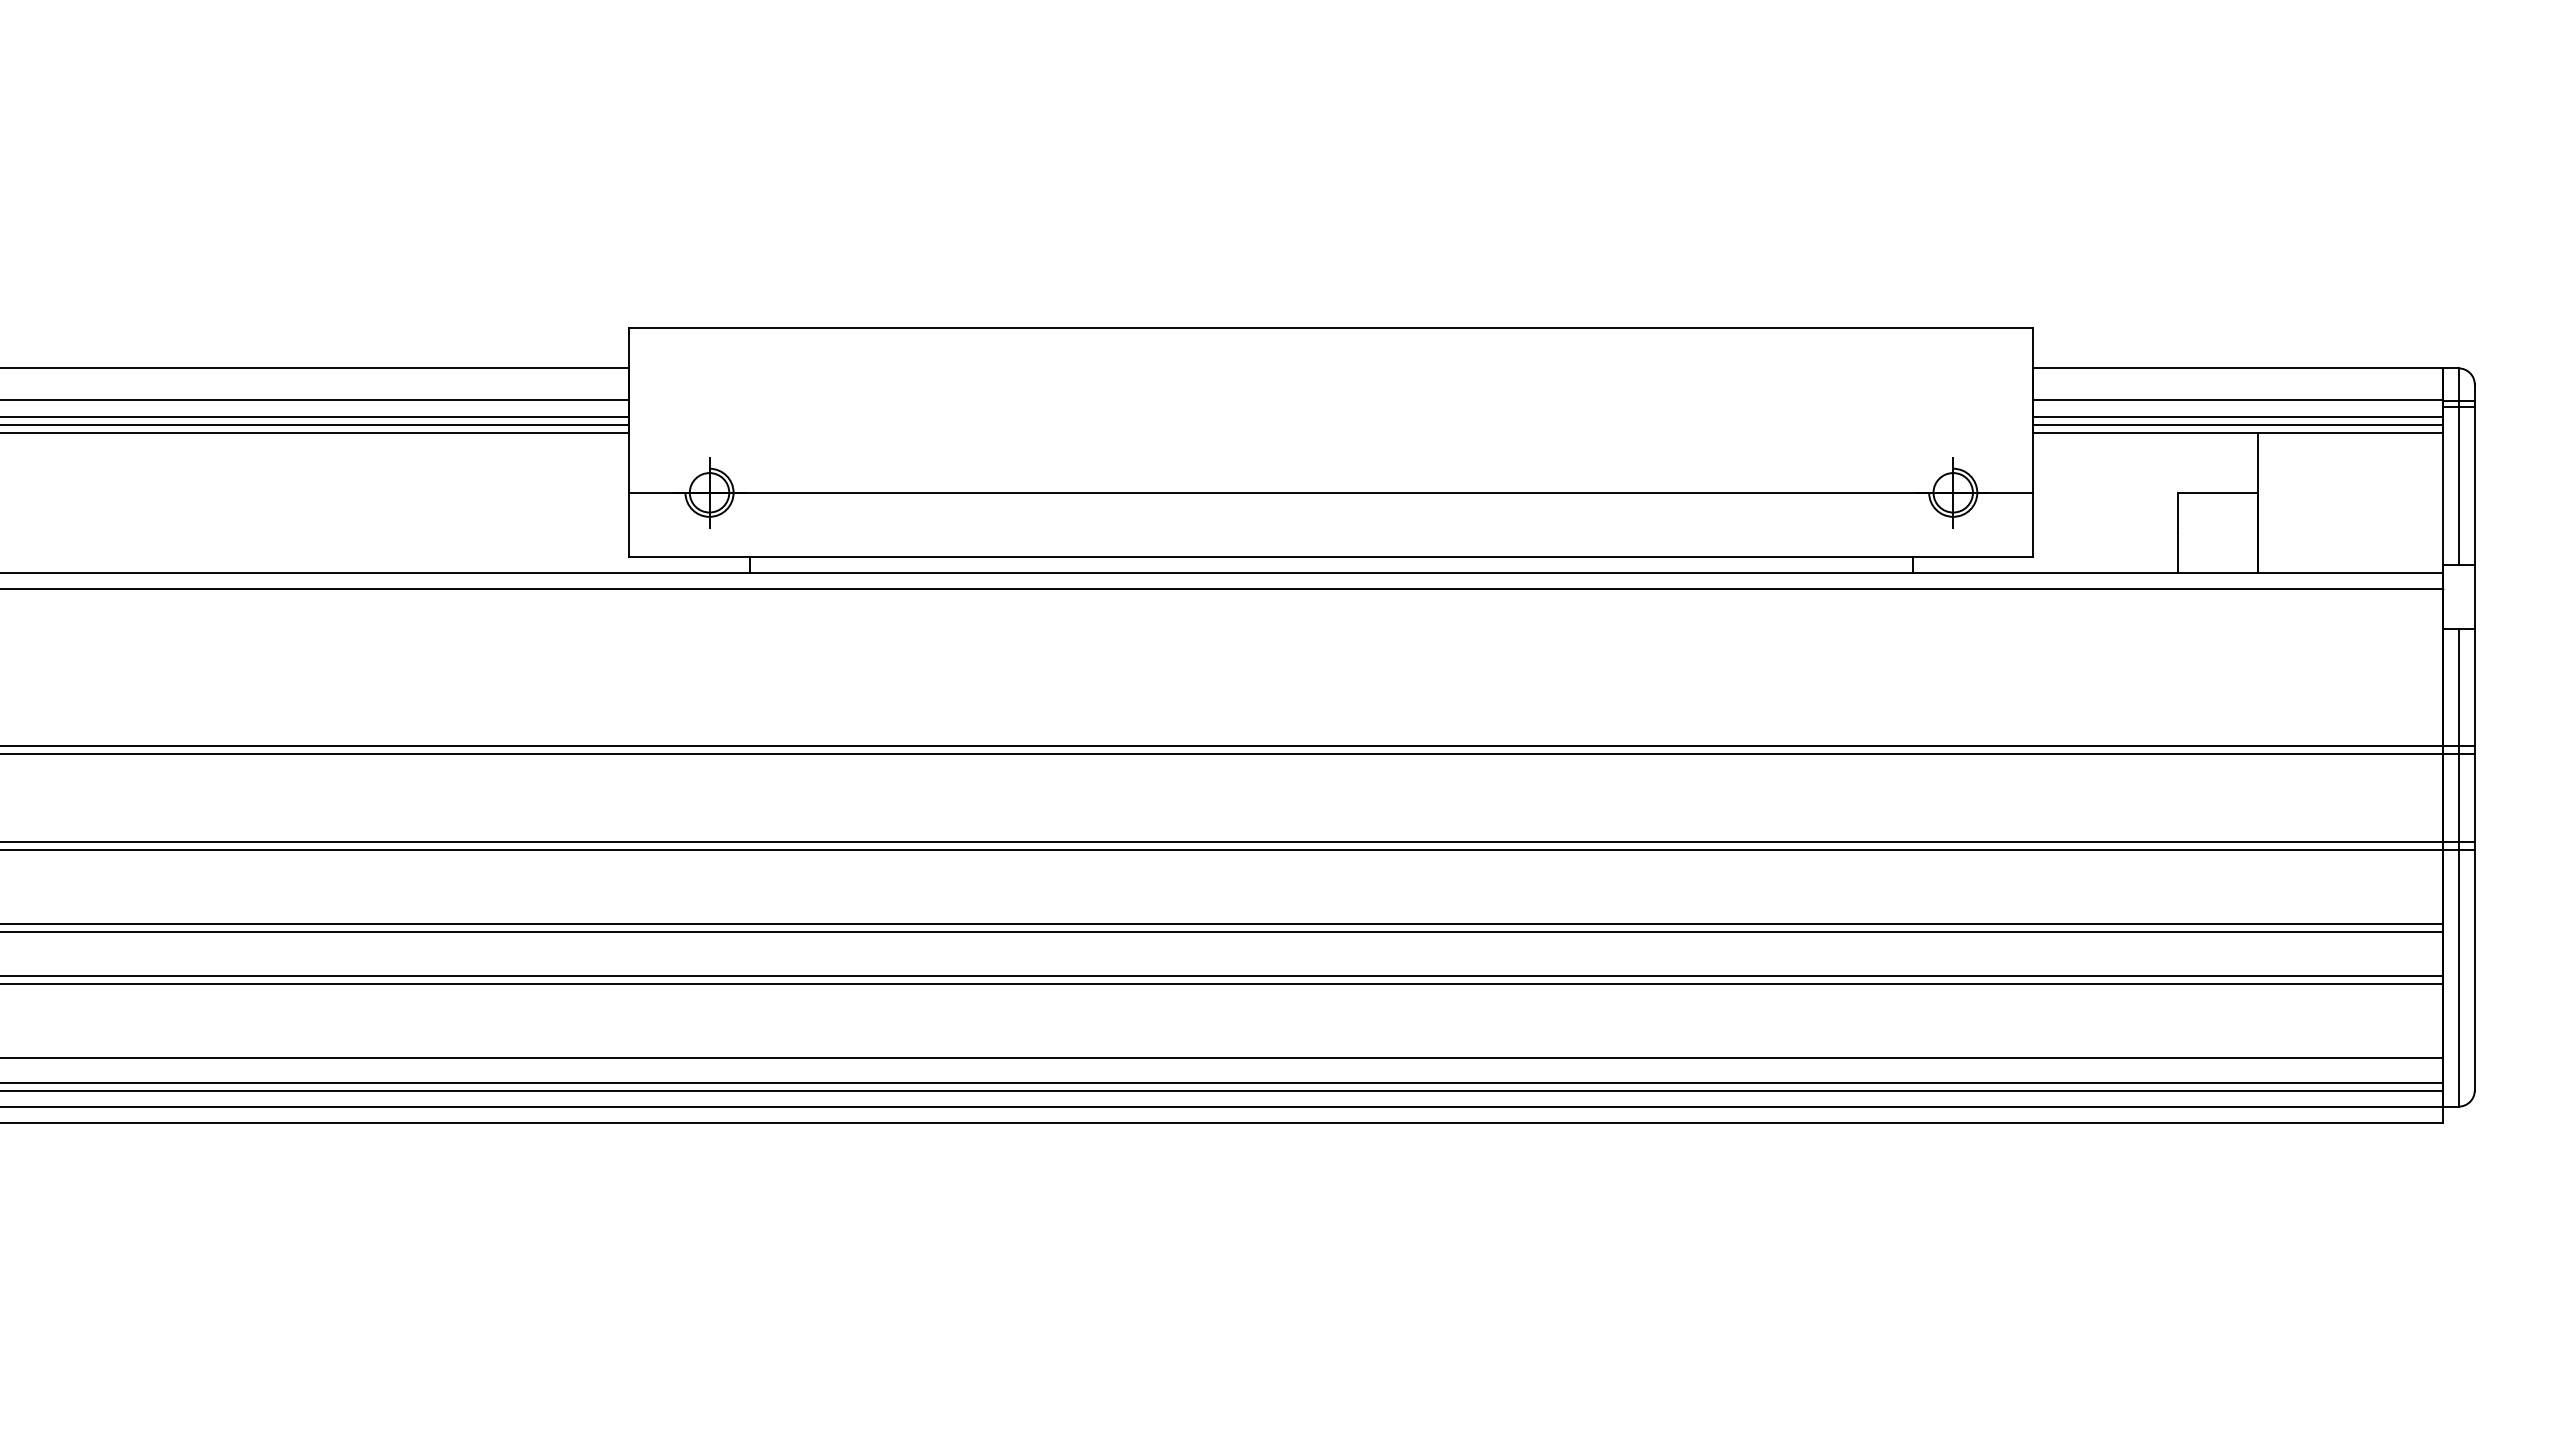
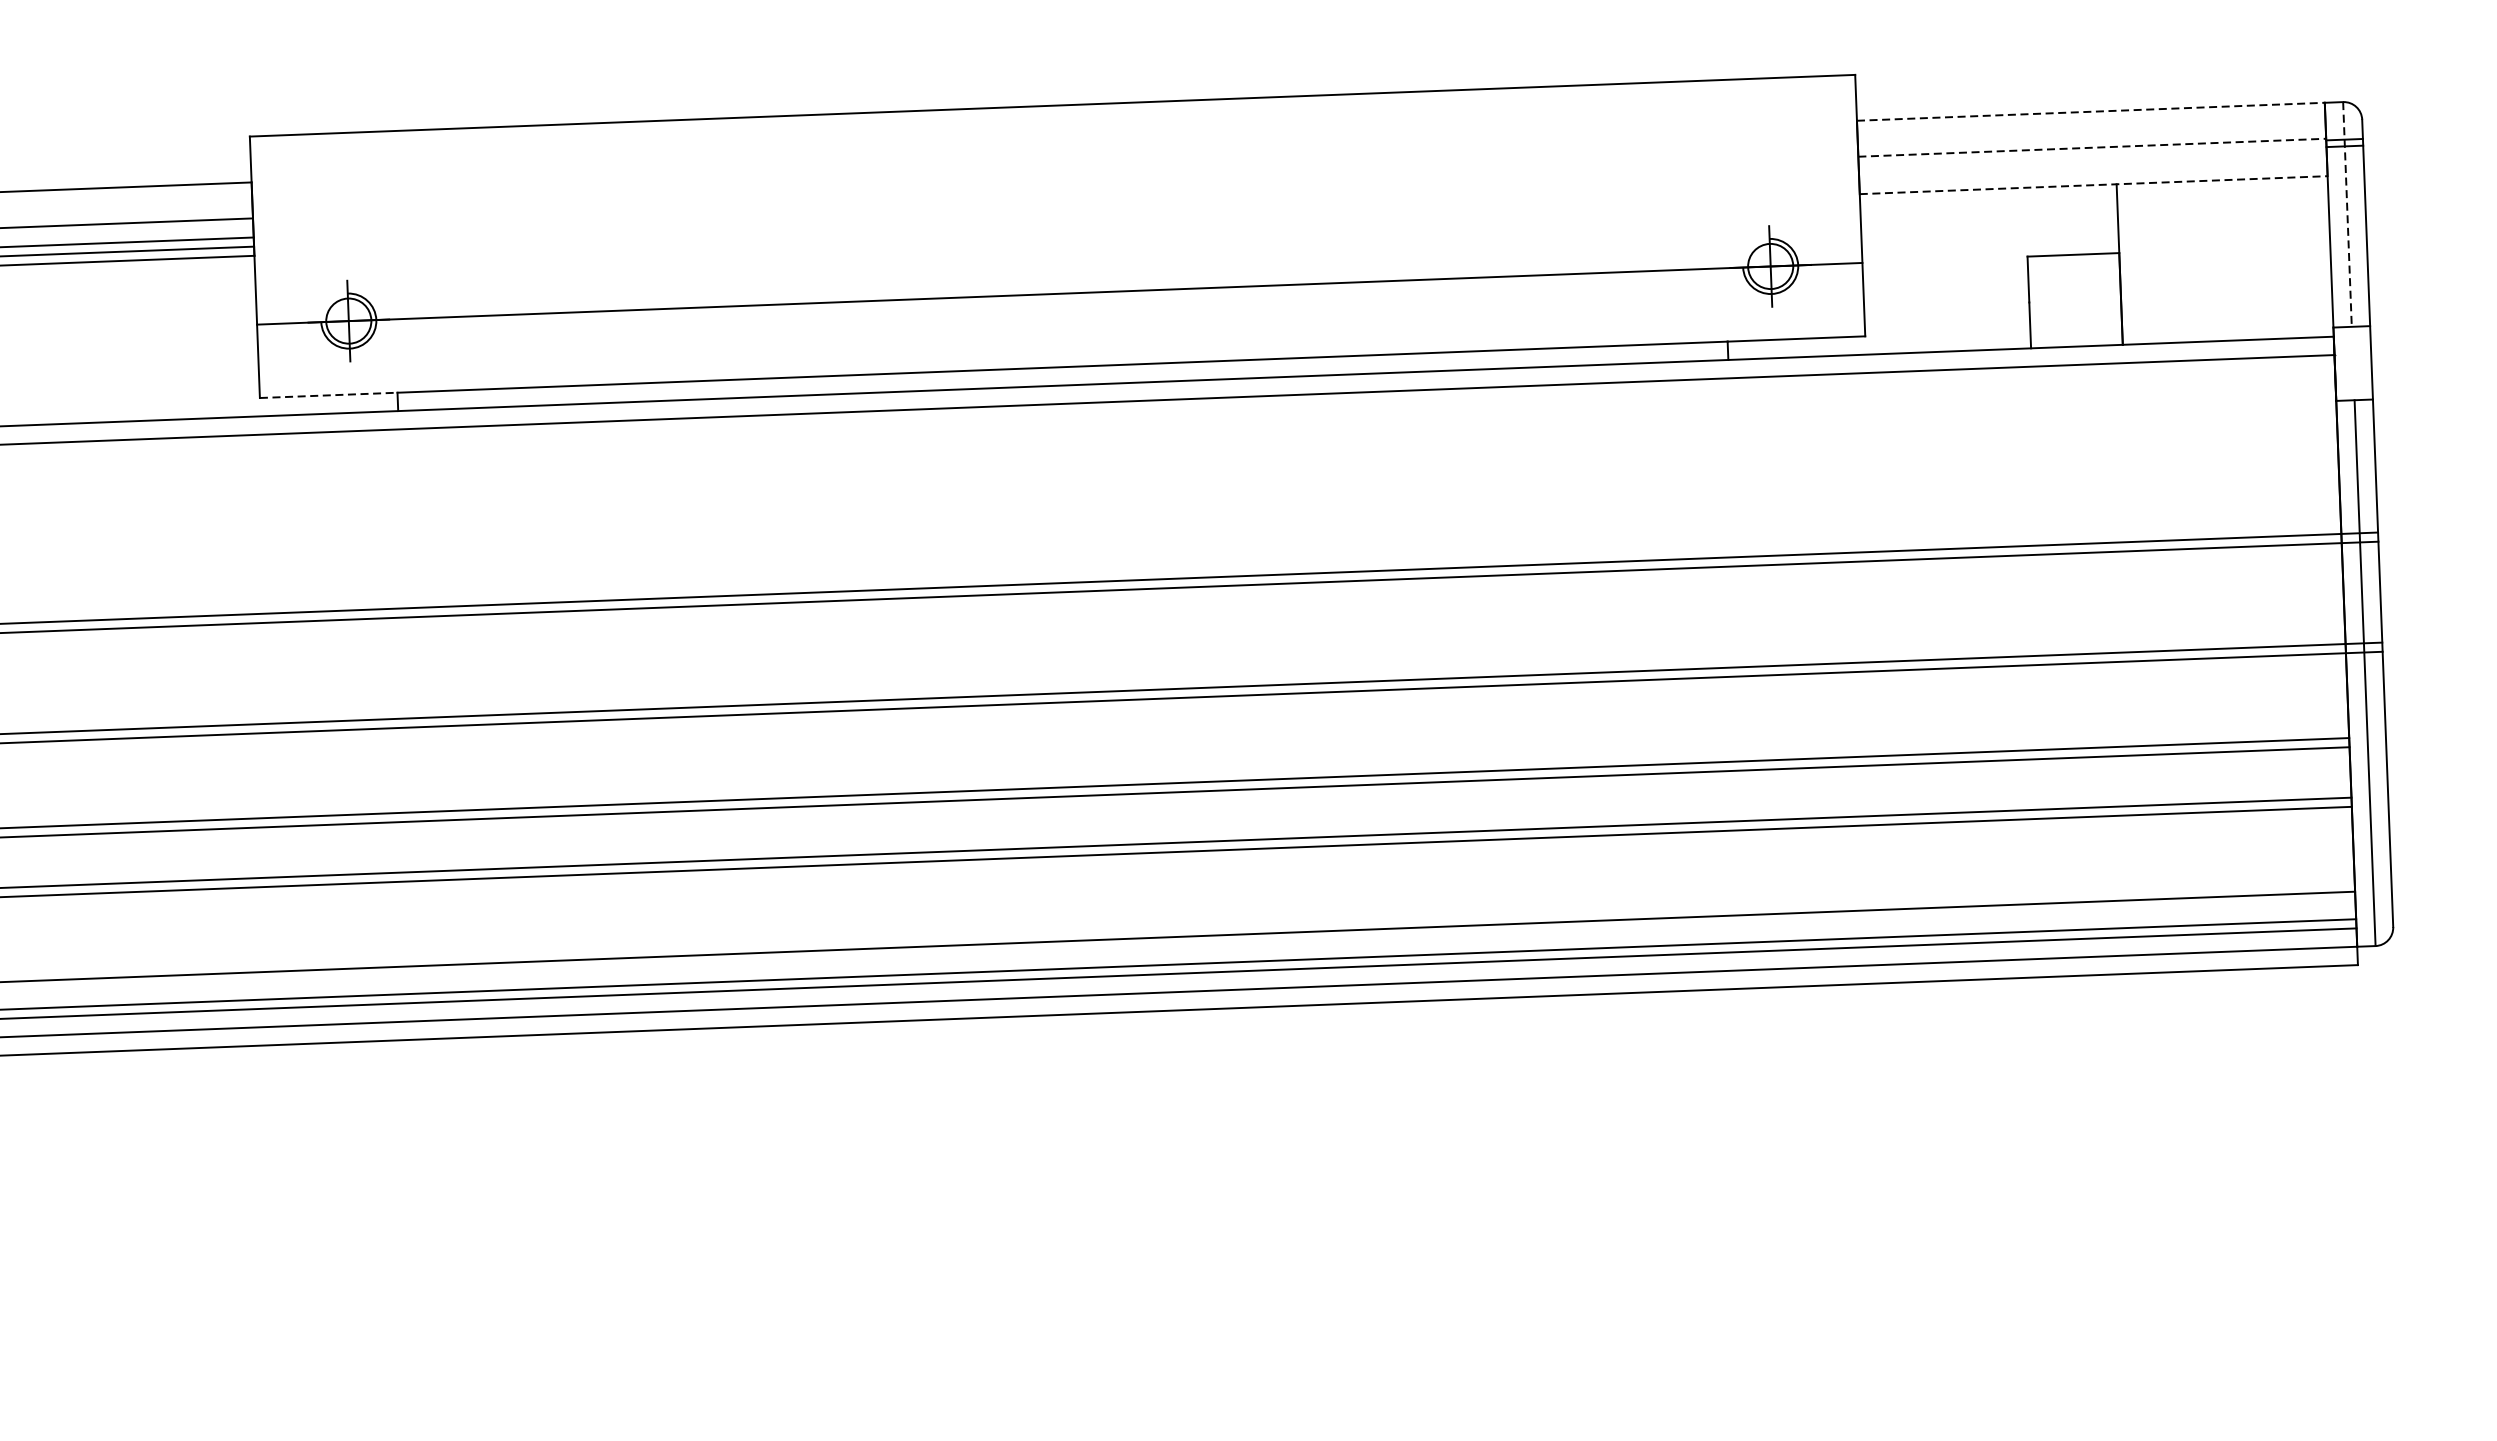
line: (2238, 368) -> (2091, 111), solid -> dashed
line: (2238, 399) -> (2092, 147), solid -> dashed
line: (2237, 416) -> (2092, 166), removed
line: (2237, 424) -> (2092, 175), removed
line: (2238, 432) -> (2094, 185), solid -> dashed
line: (2458, 467) -> (2347, 215), solid -> dashed
line: (689, 556) -> (328, 394), solid -> dashed

